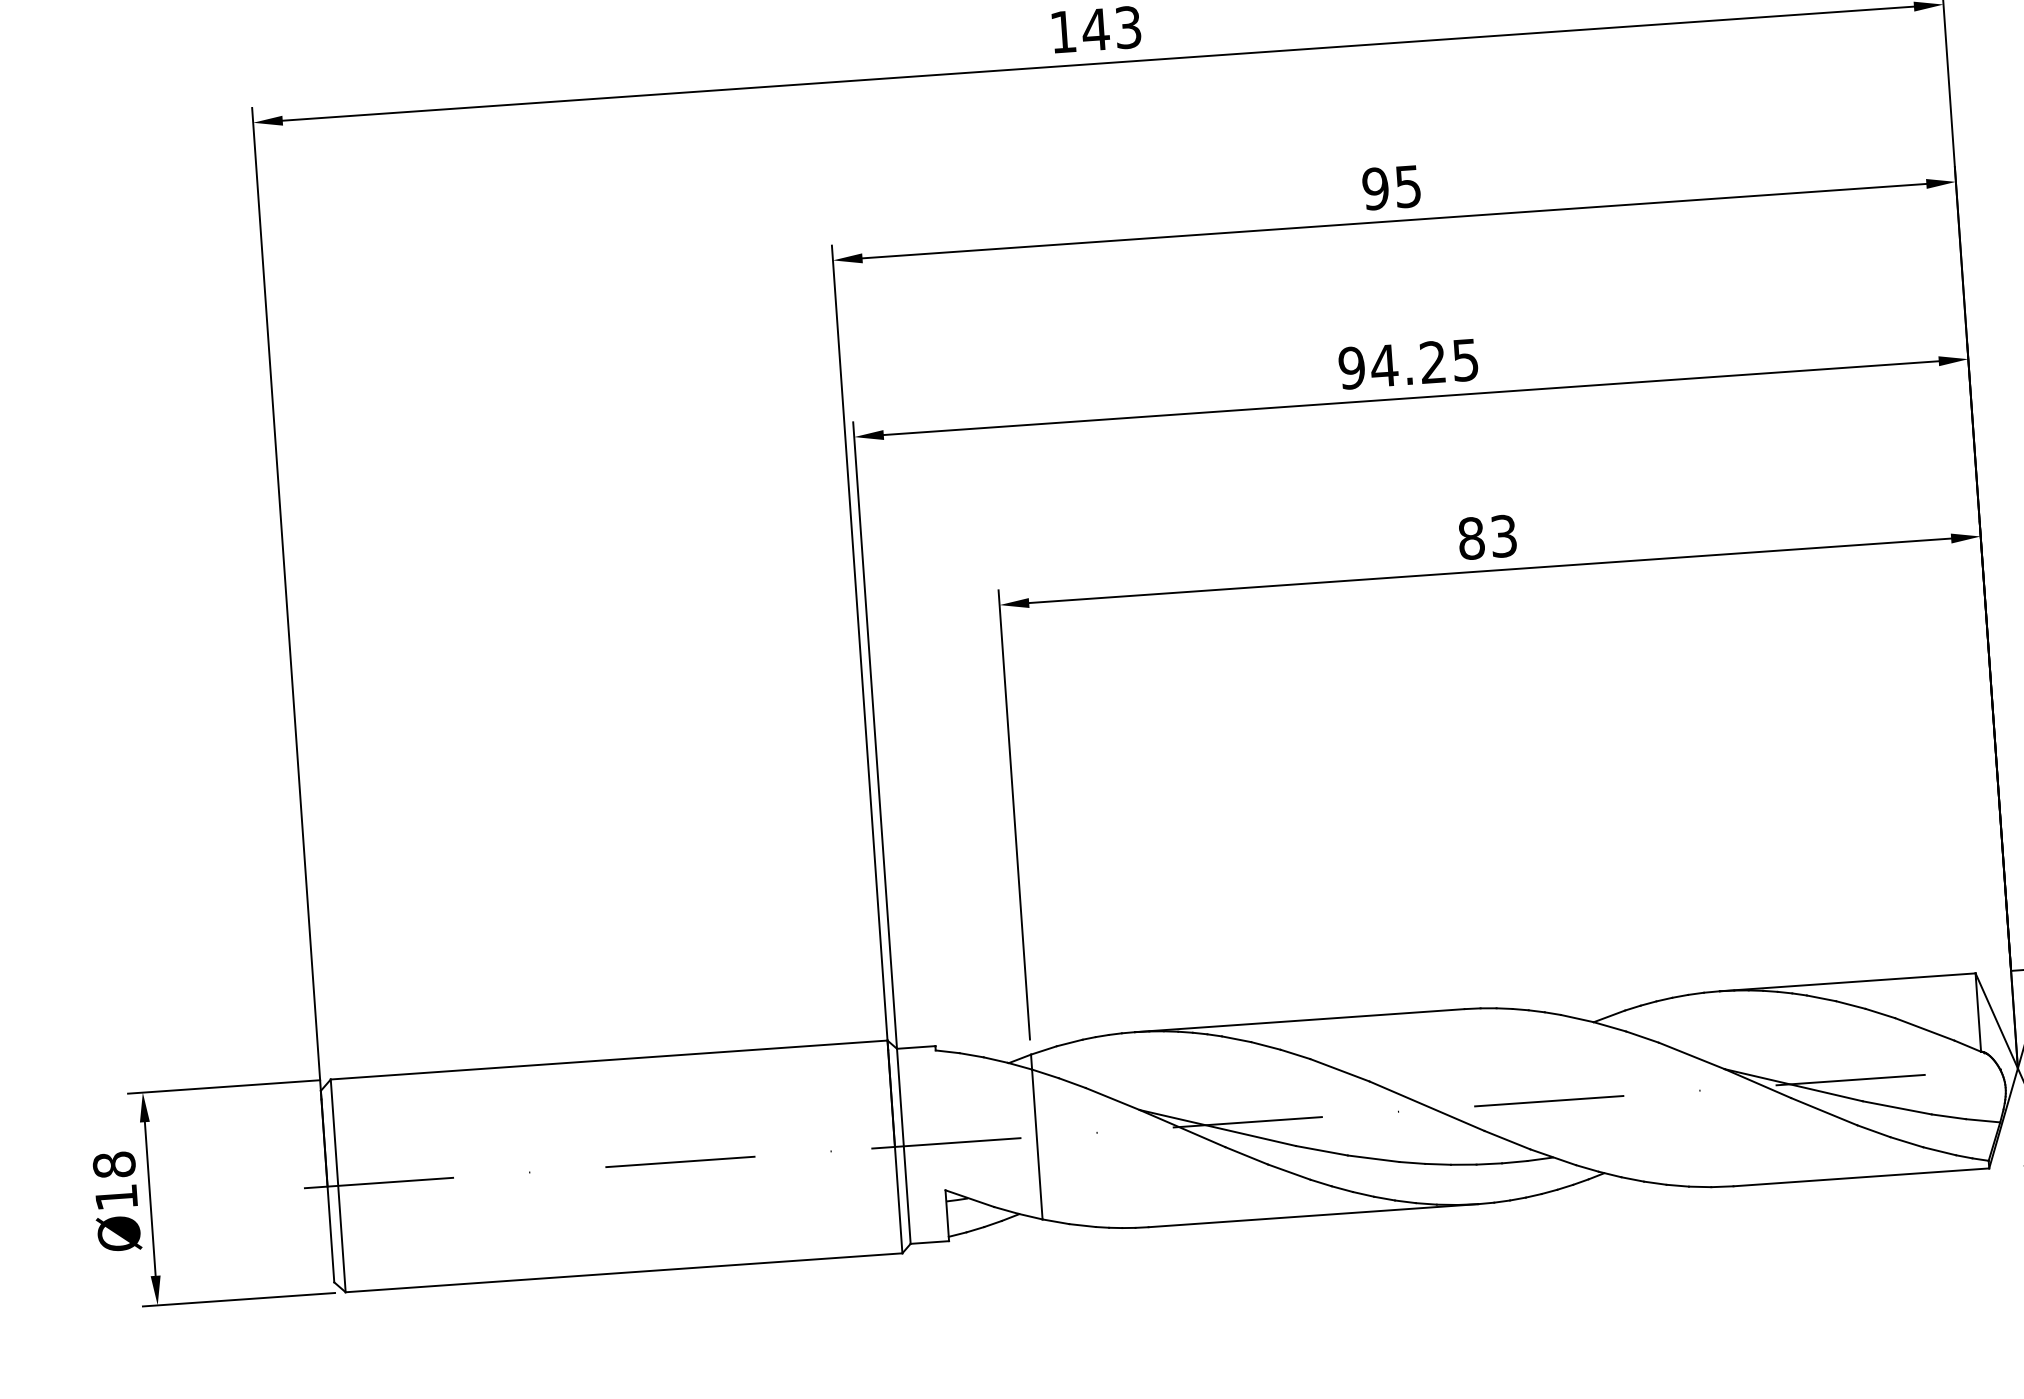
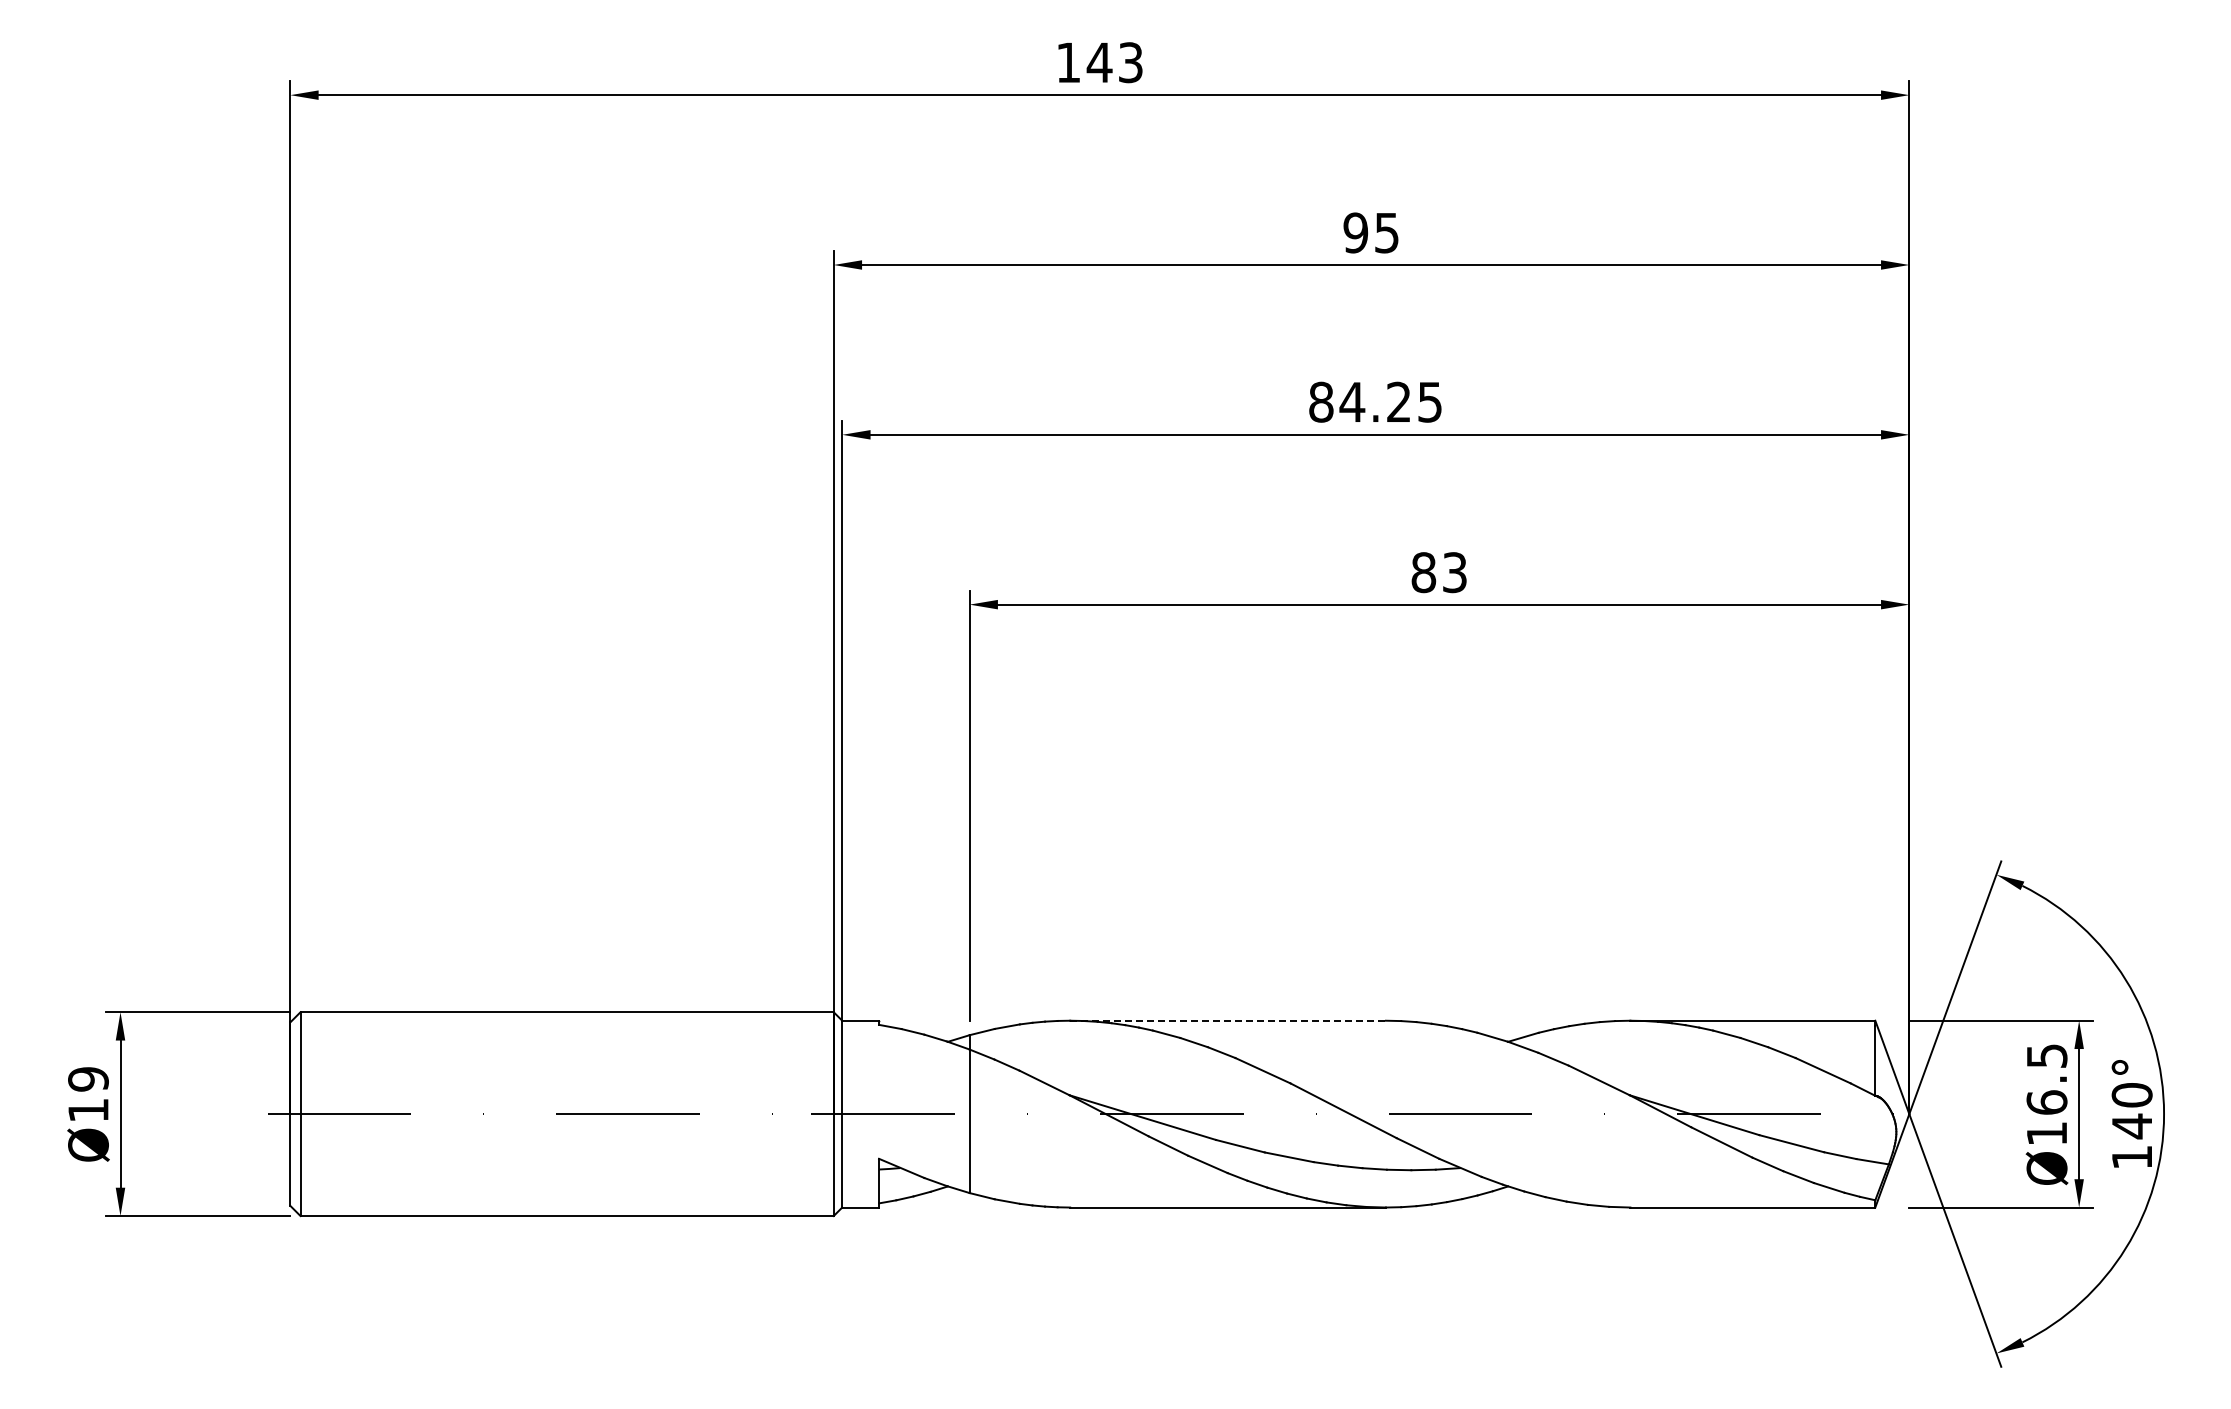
text: (1352, 367) -> (1321, 401), 94.25 -> 84.25
line: (1300, 1020) -> (1228, 1020), solid -> dashed
text: (114, 1165) -> (88, 1079), Ø18 -> Ø19

